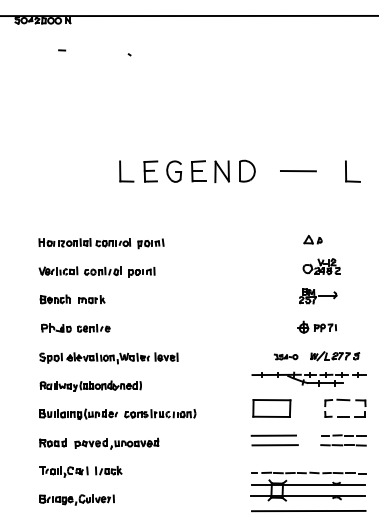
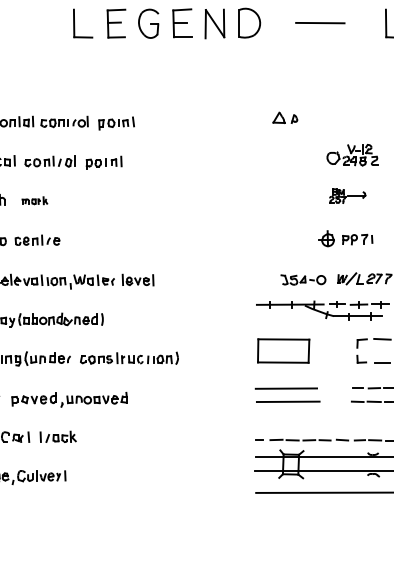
part: (312, 239) -> (284, 117), moved
part: (318, 296) -> (348, 196), size x0.7
part: (91, 299) -> (34, 200), size x0.7
part: (285, 356) -> (302, 279), size x1.4

